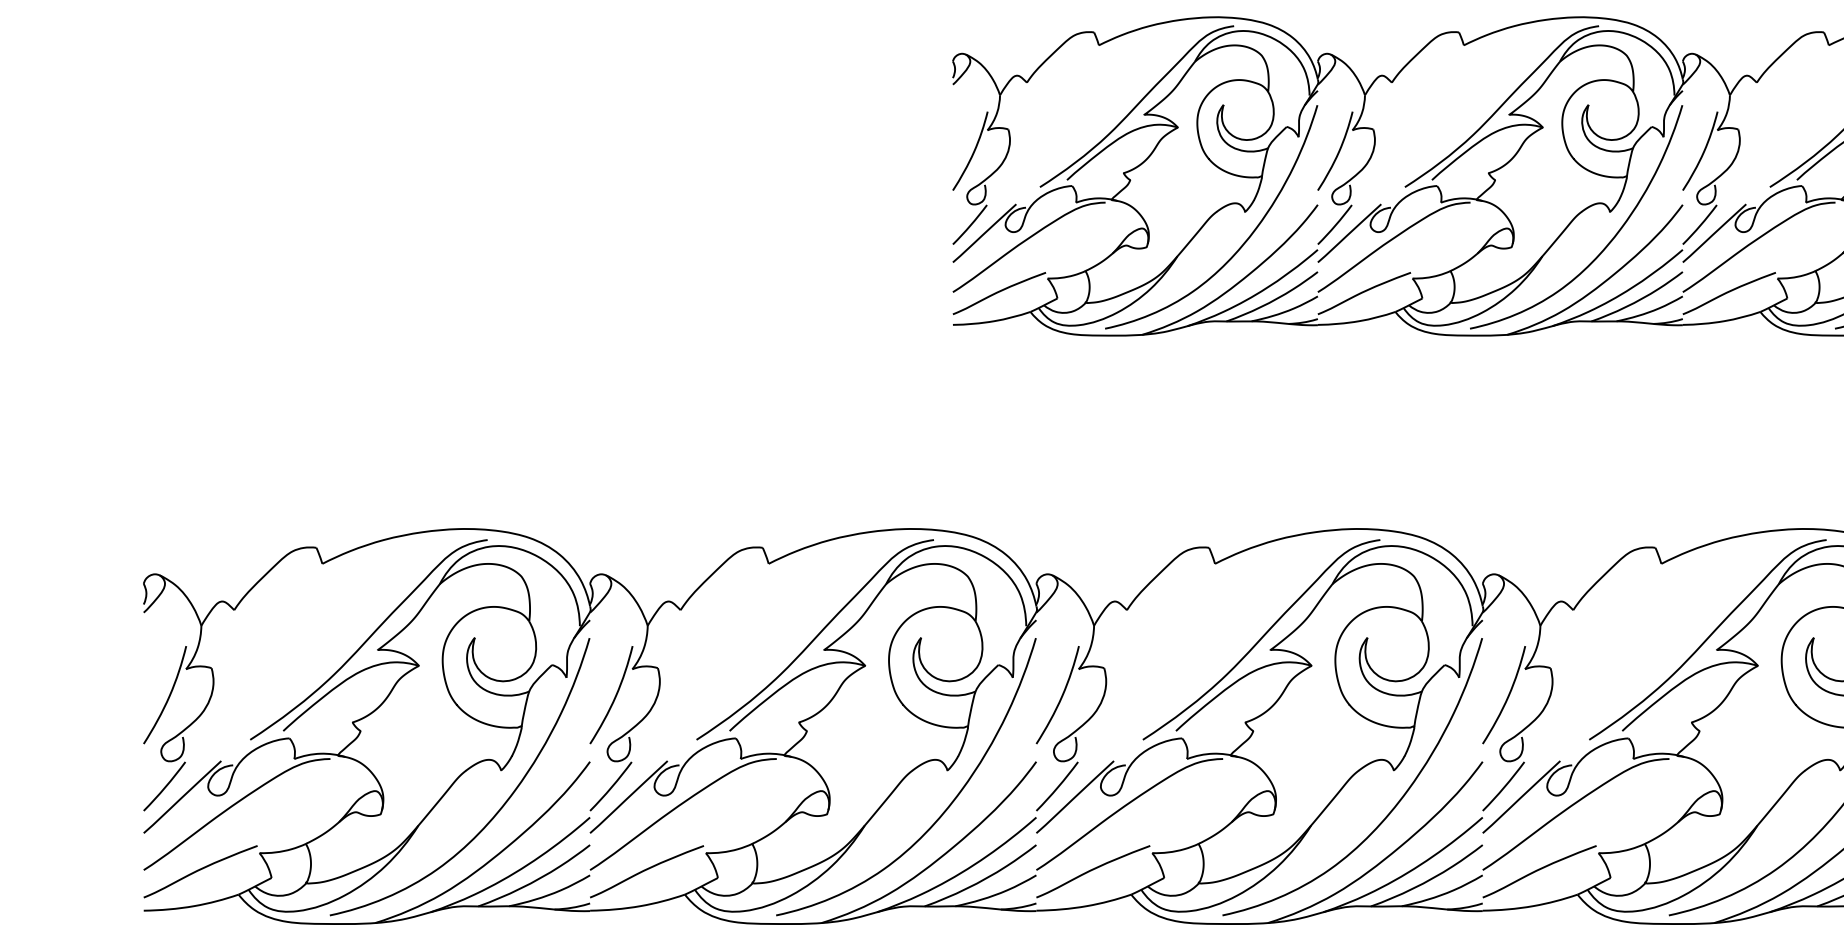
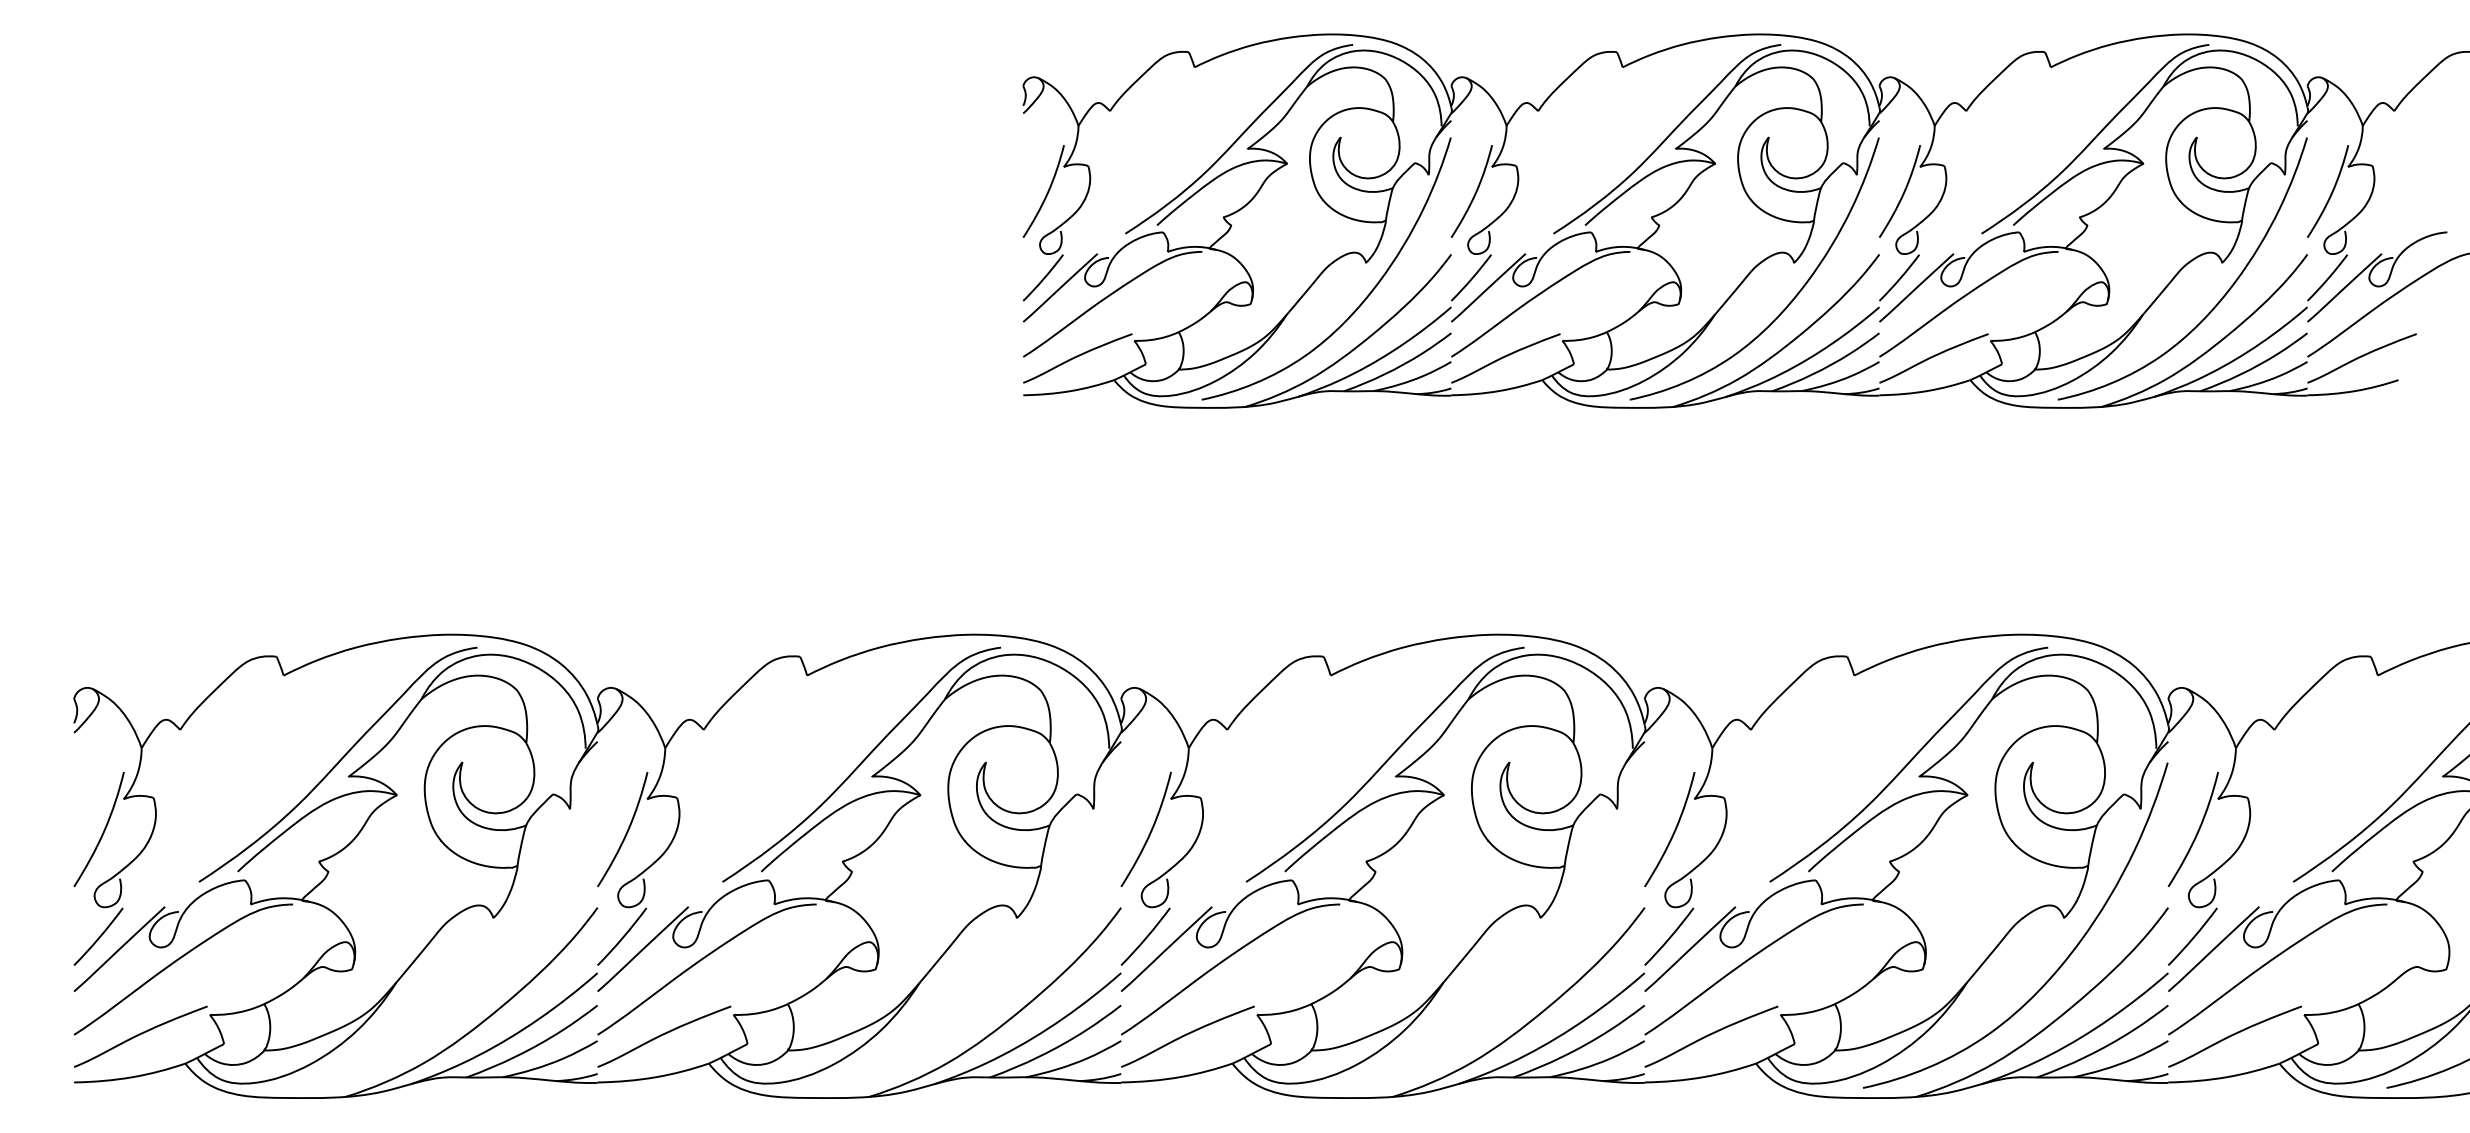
curve: (945, 809) -> (1014, 963), removed
curve: (1389, 811) -> (1535, 966), removed
curve: (496, 812) -> (487, 967), removed

